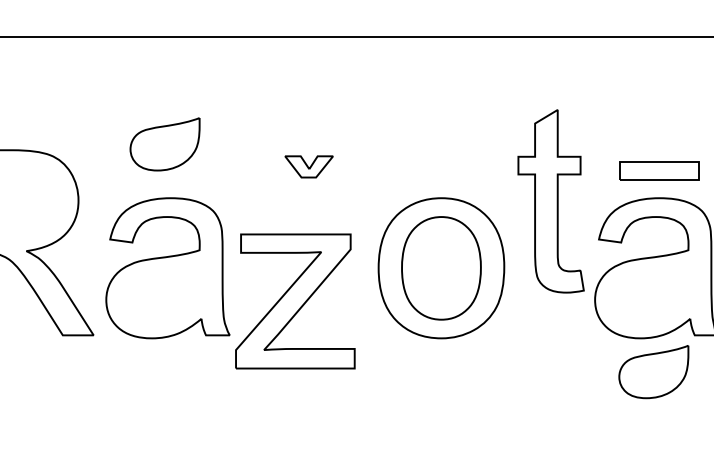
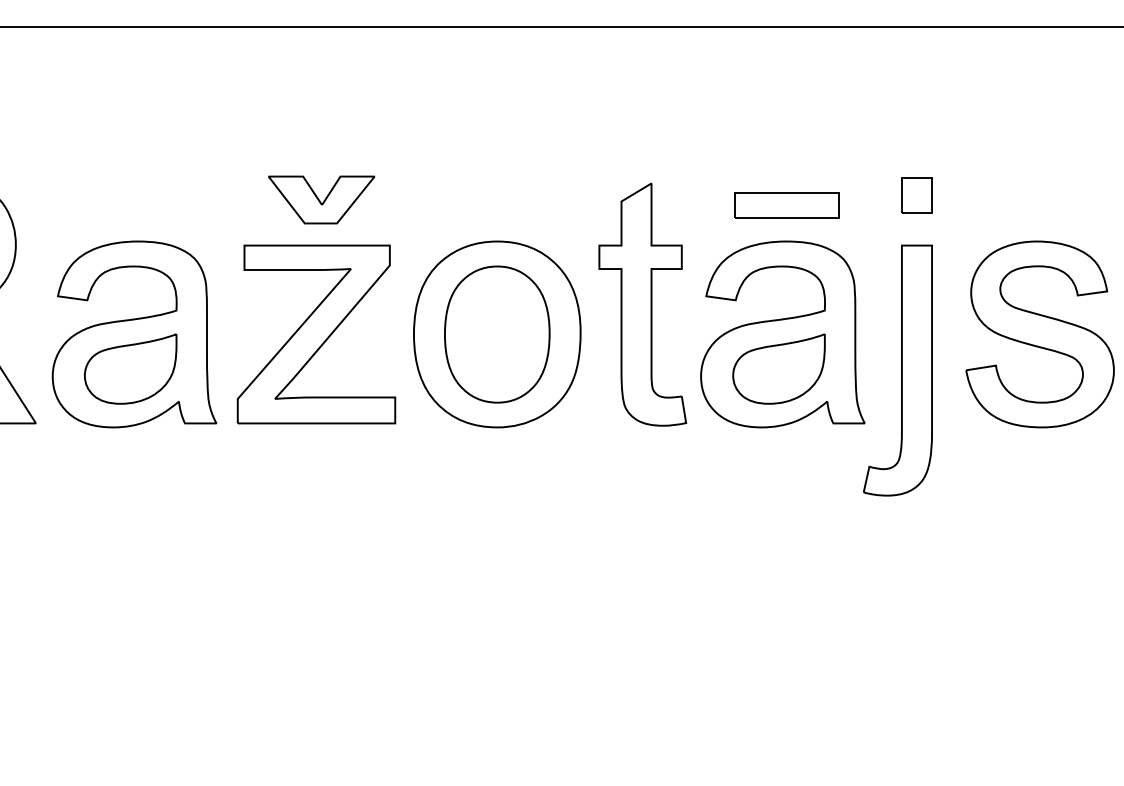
part: (164, 143) -> (130, 368), moved
part: (308, 166) -> (321, 199), size x1.67
part: (550, 201) -> (642, 304), moved
part: (295, 301) -> (316, 334), moved
part: (653, 371) -> (778, 368), moved

